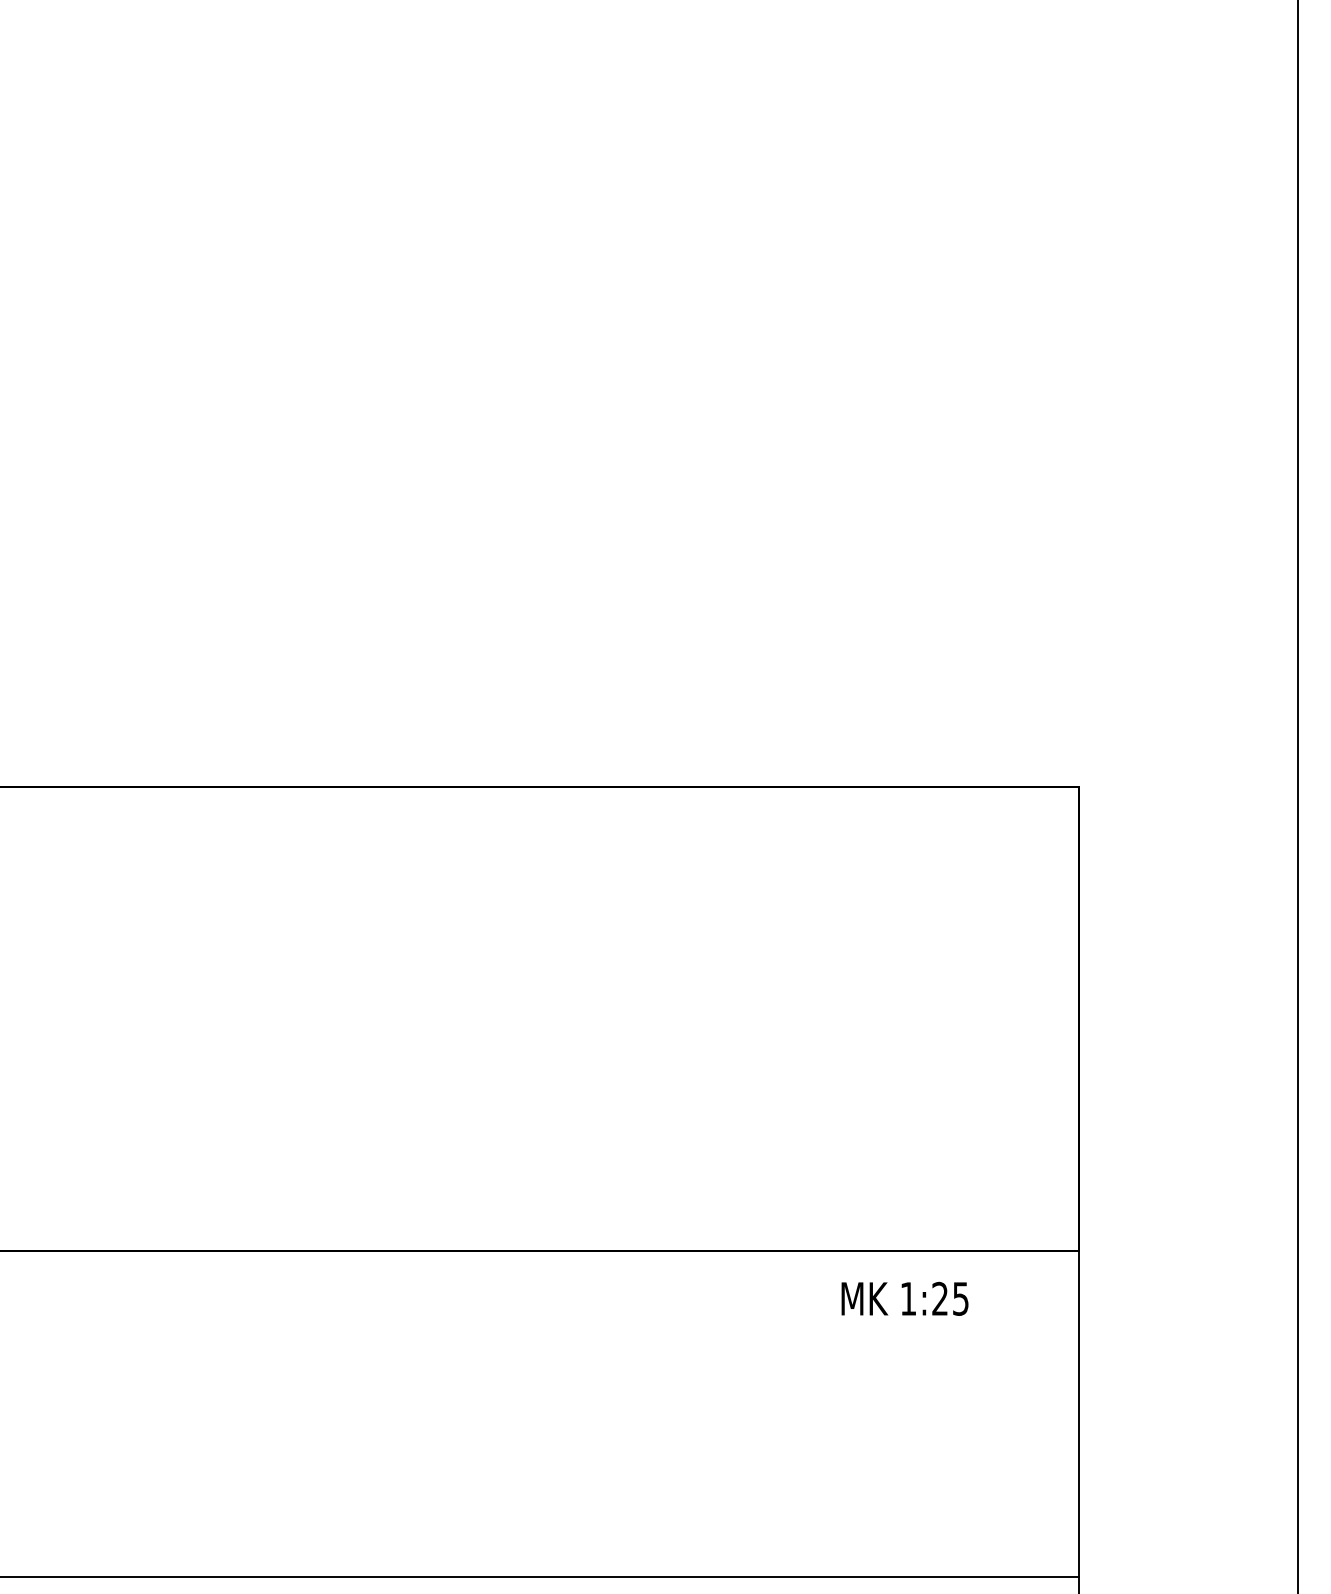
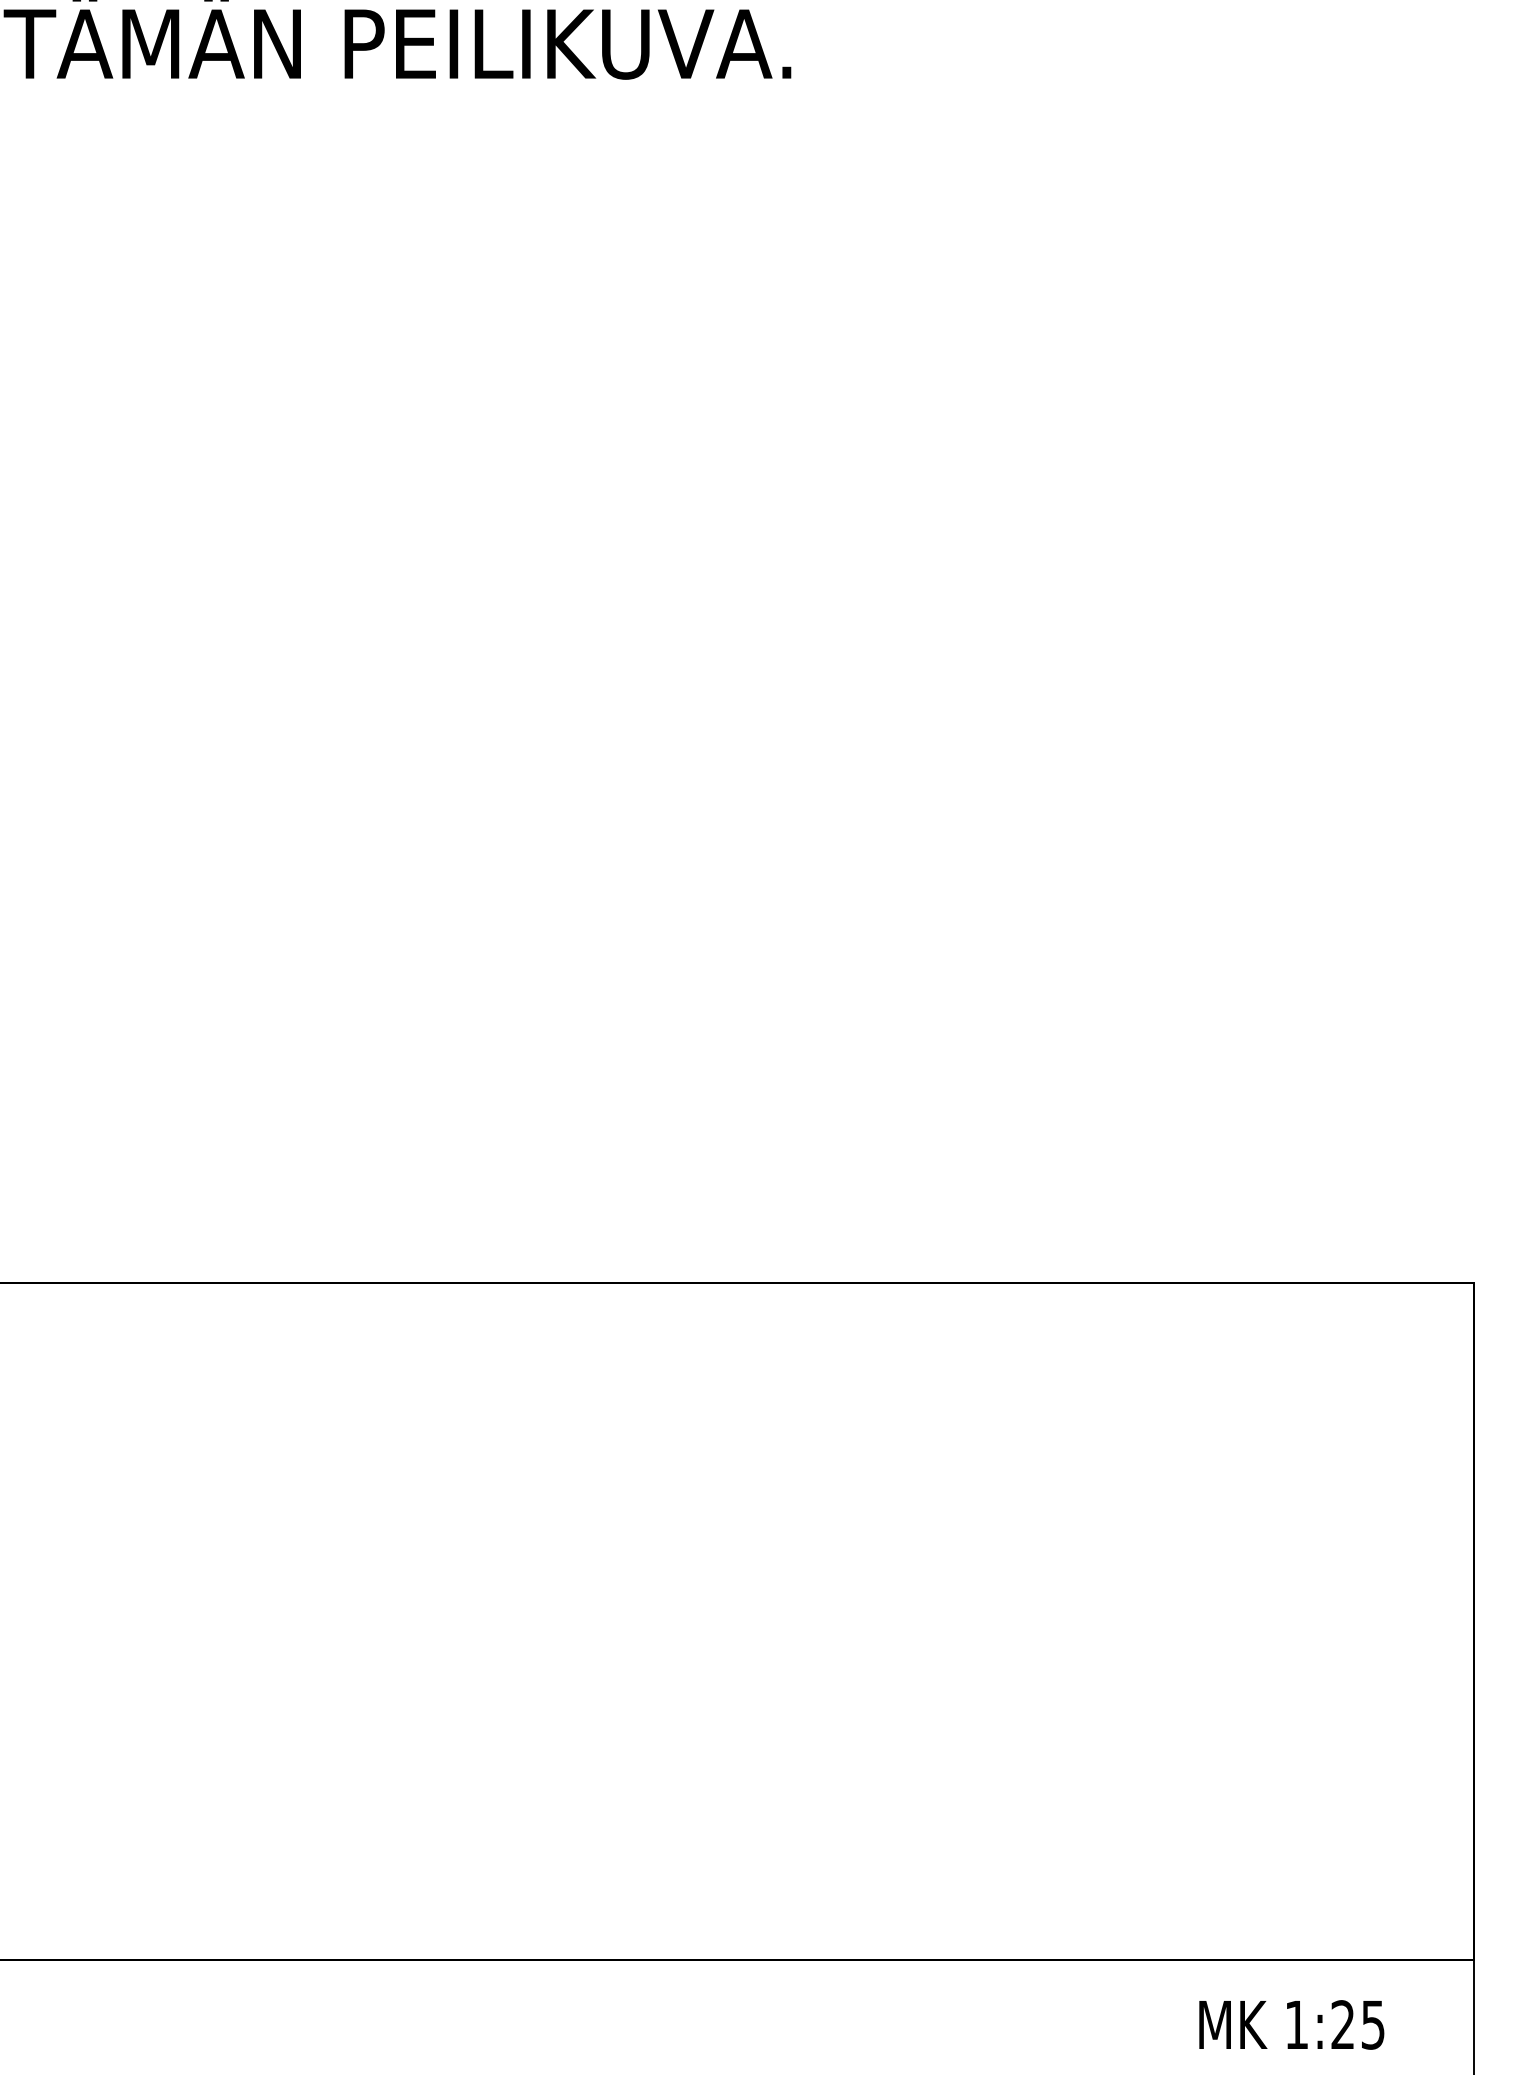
text: (904, 1298) -> (1290, 2024), moved

